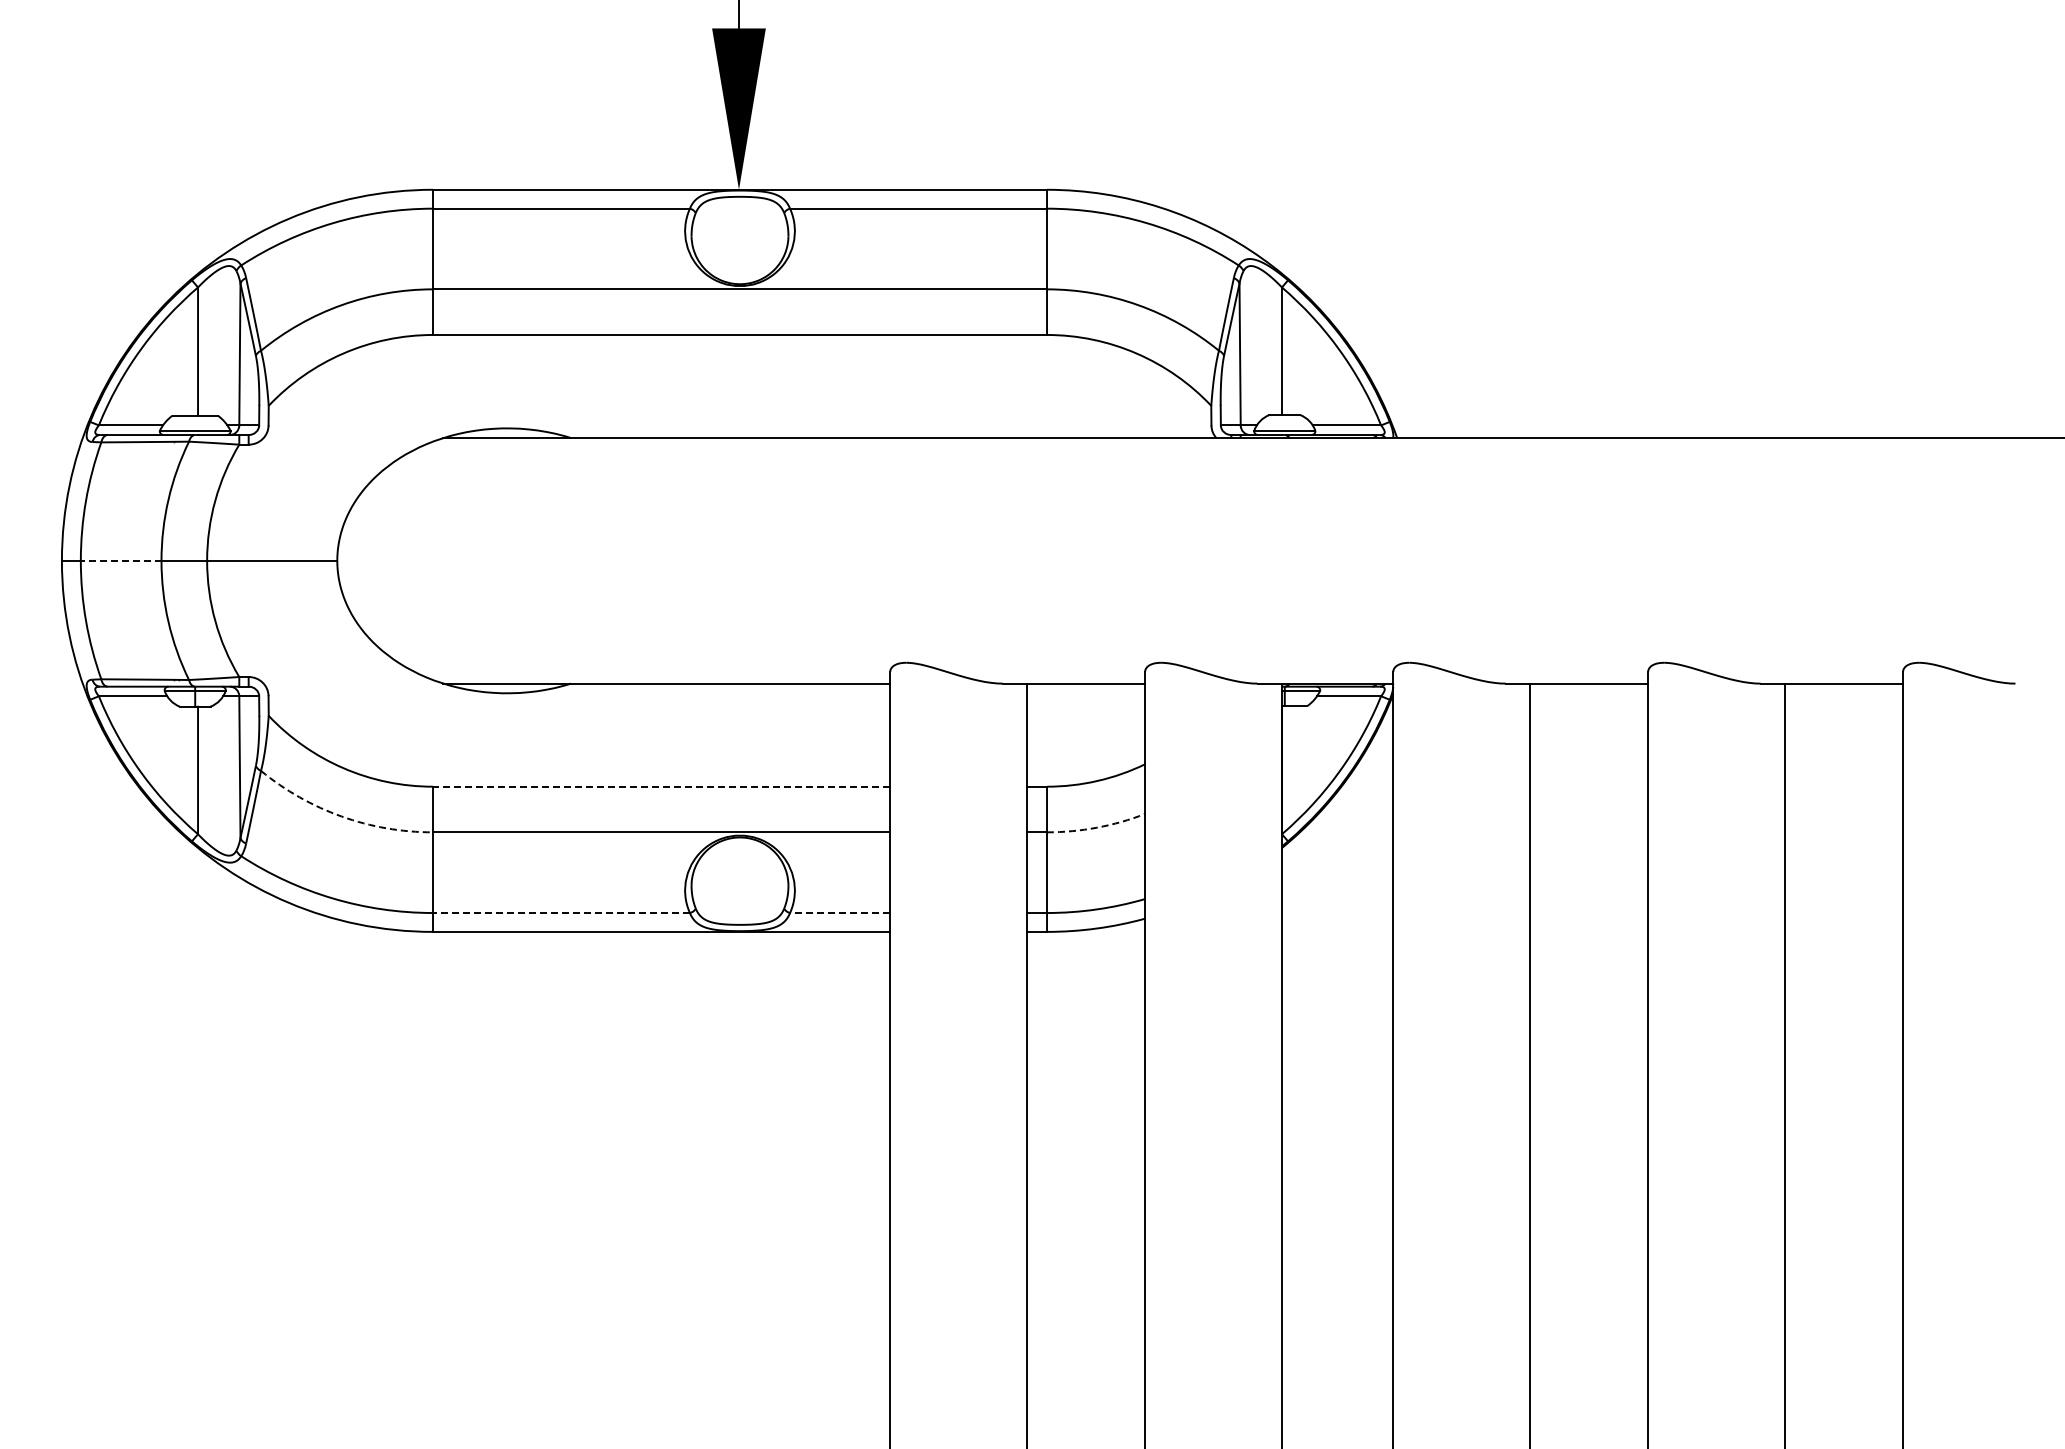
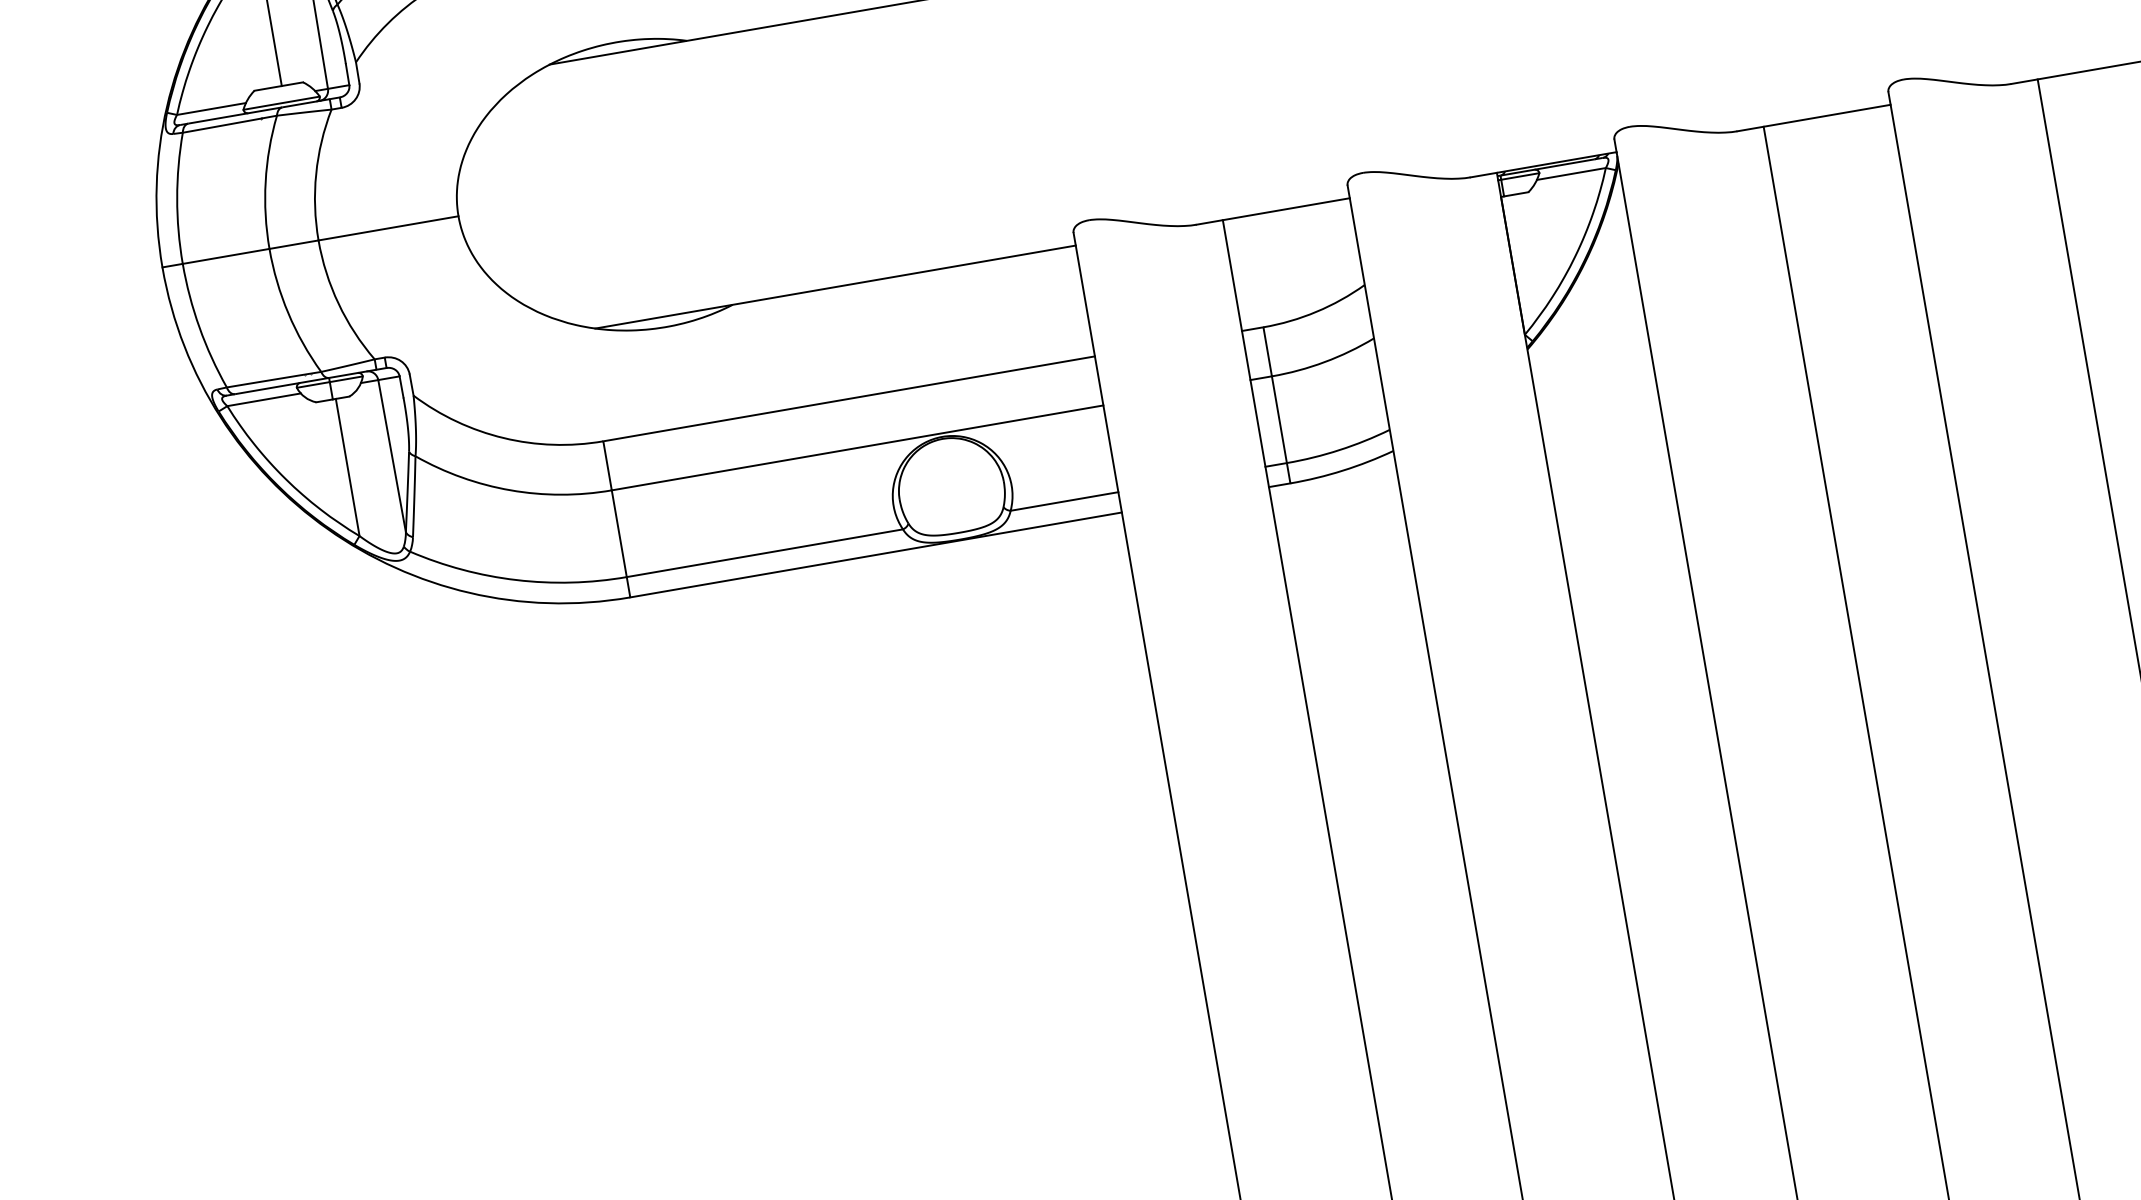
line: (120, 560) -> (225, 256), dashed -> solid
line: (661, 786) -> (848, 398), dashed -> solid
arc: (341, 816) -> (510, 490), dashed -> solid
arc: (1096, 827) -> (1324, 361), dashed -> solid
line: (560, 913) -> (763, 553), dashed -> solid
line: (839, 913) -> (1063, 502), dashed -> solid

